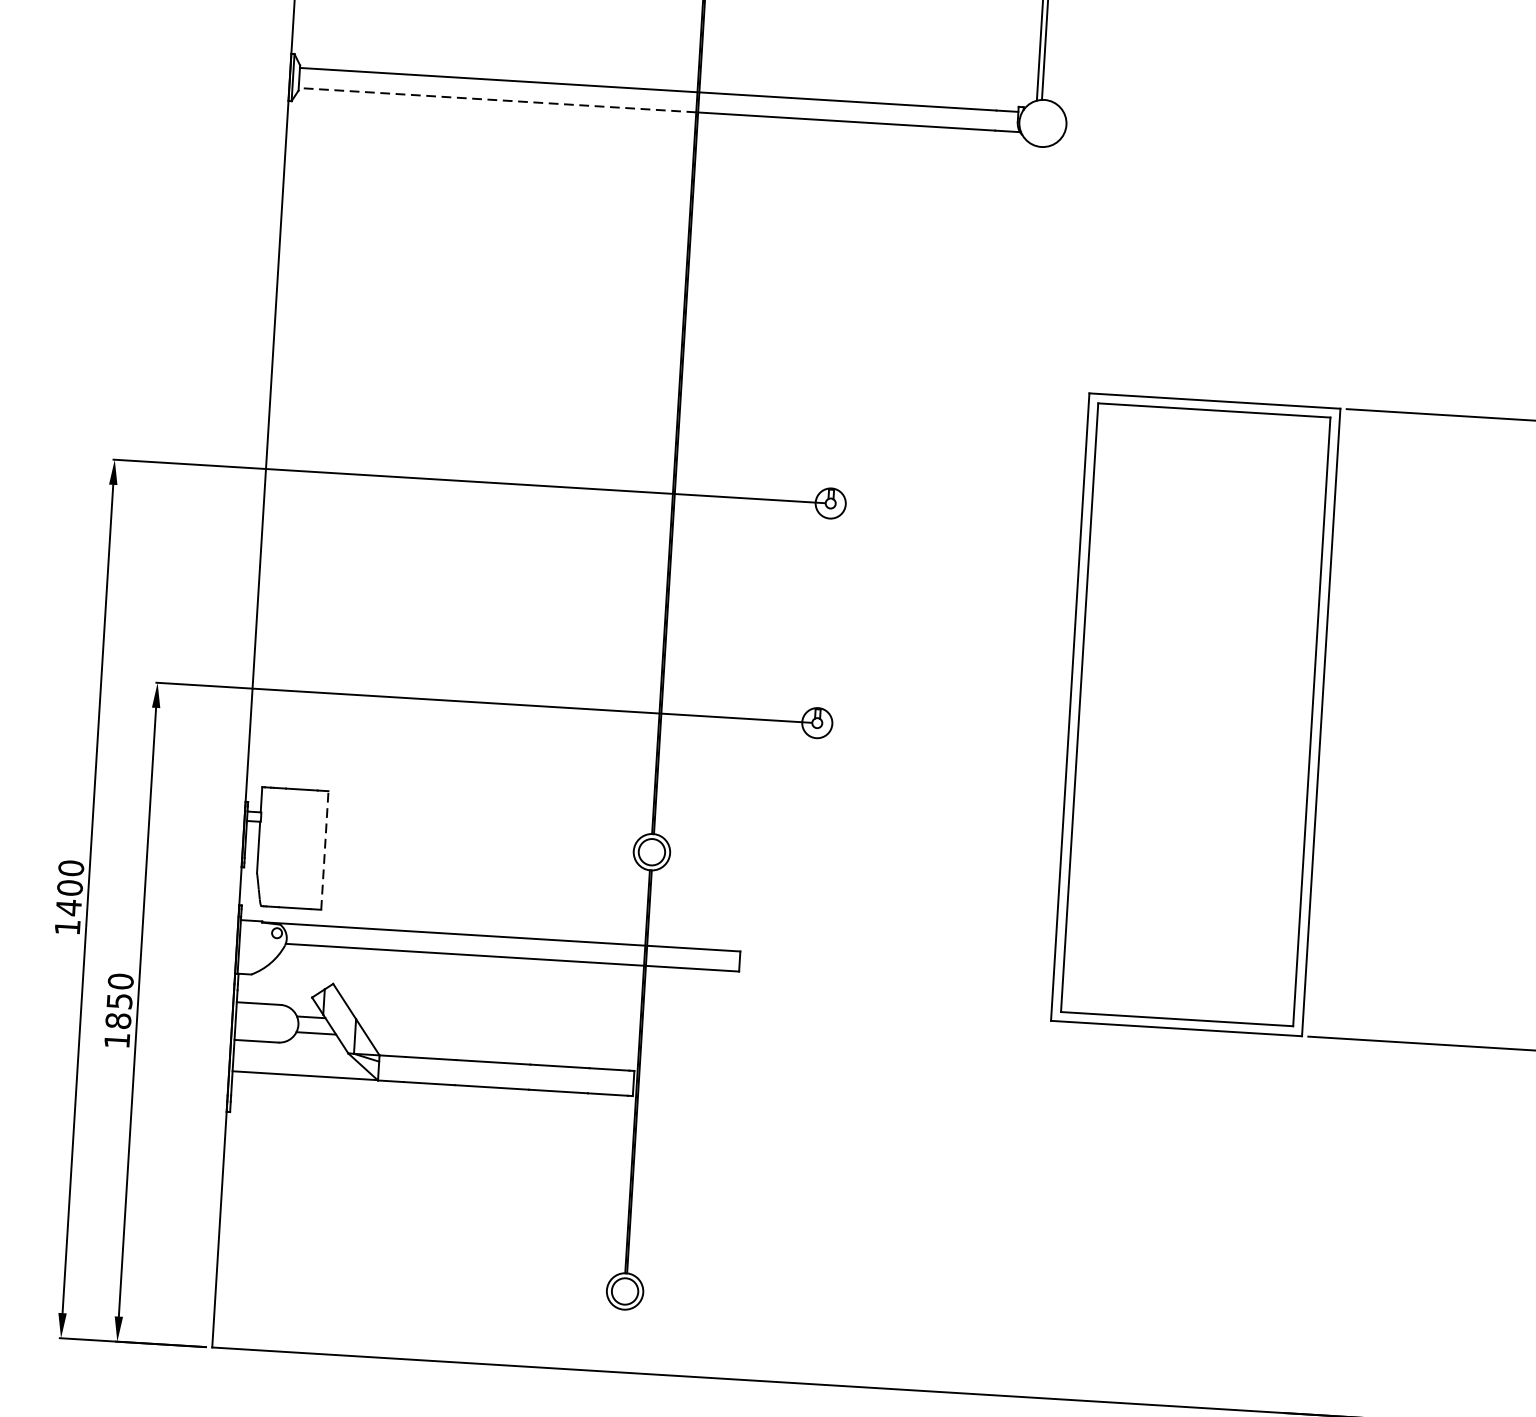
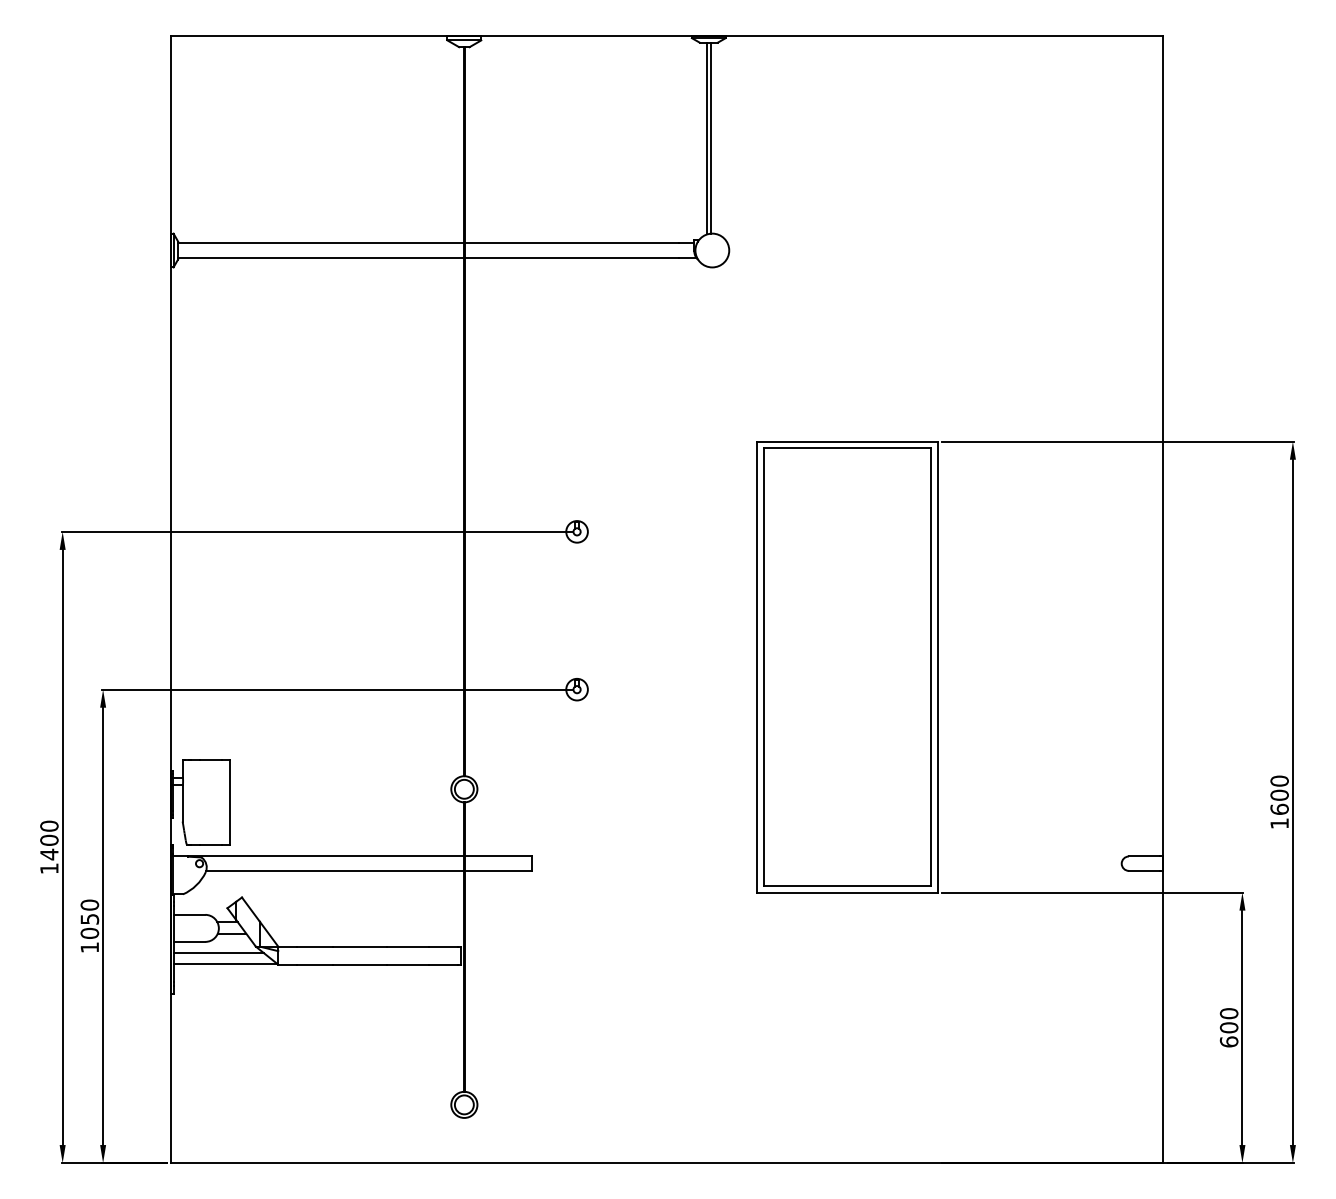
line: (496, 99) -> (320, 257), dashed -> solid
line: (325, 850) -> (230, 802), dashed -> solid
text: (118, 1019) -> (89, 932), 1850 -> 1050
line: (295, 1059) -> (218, 953), added

